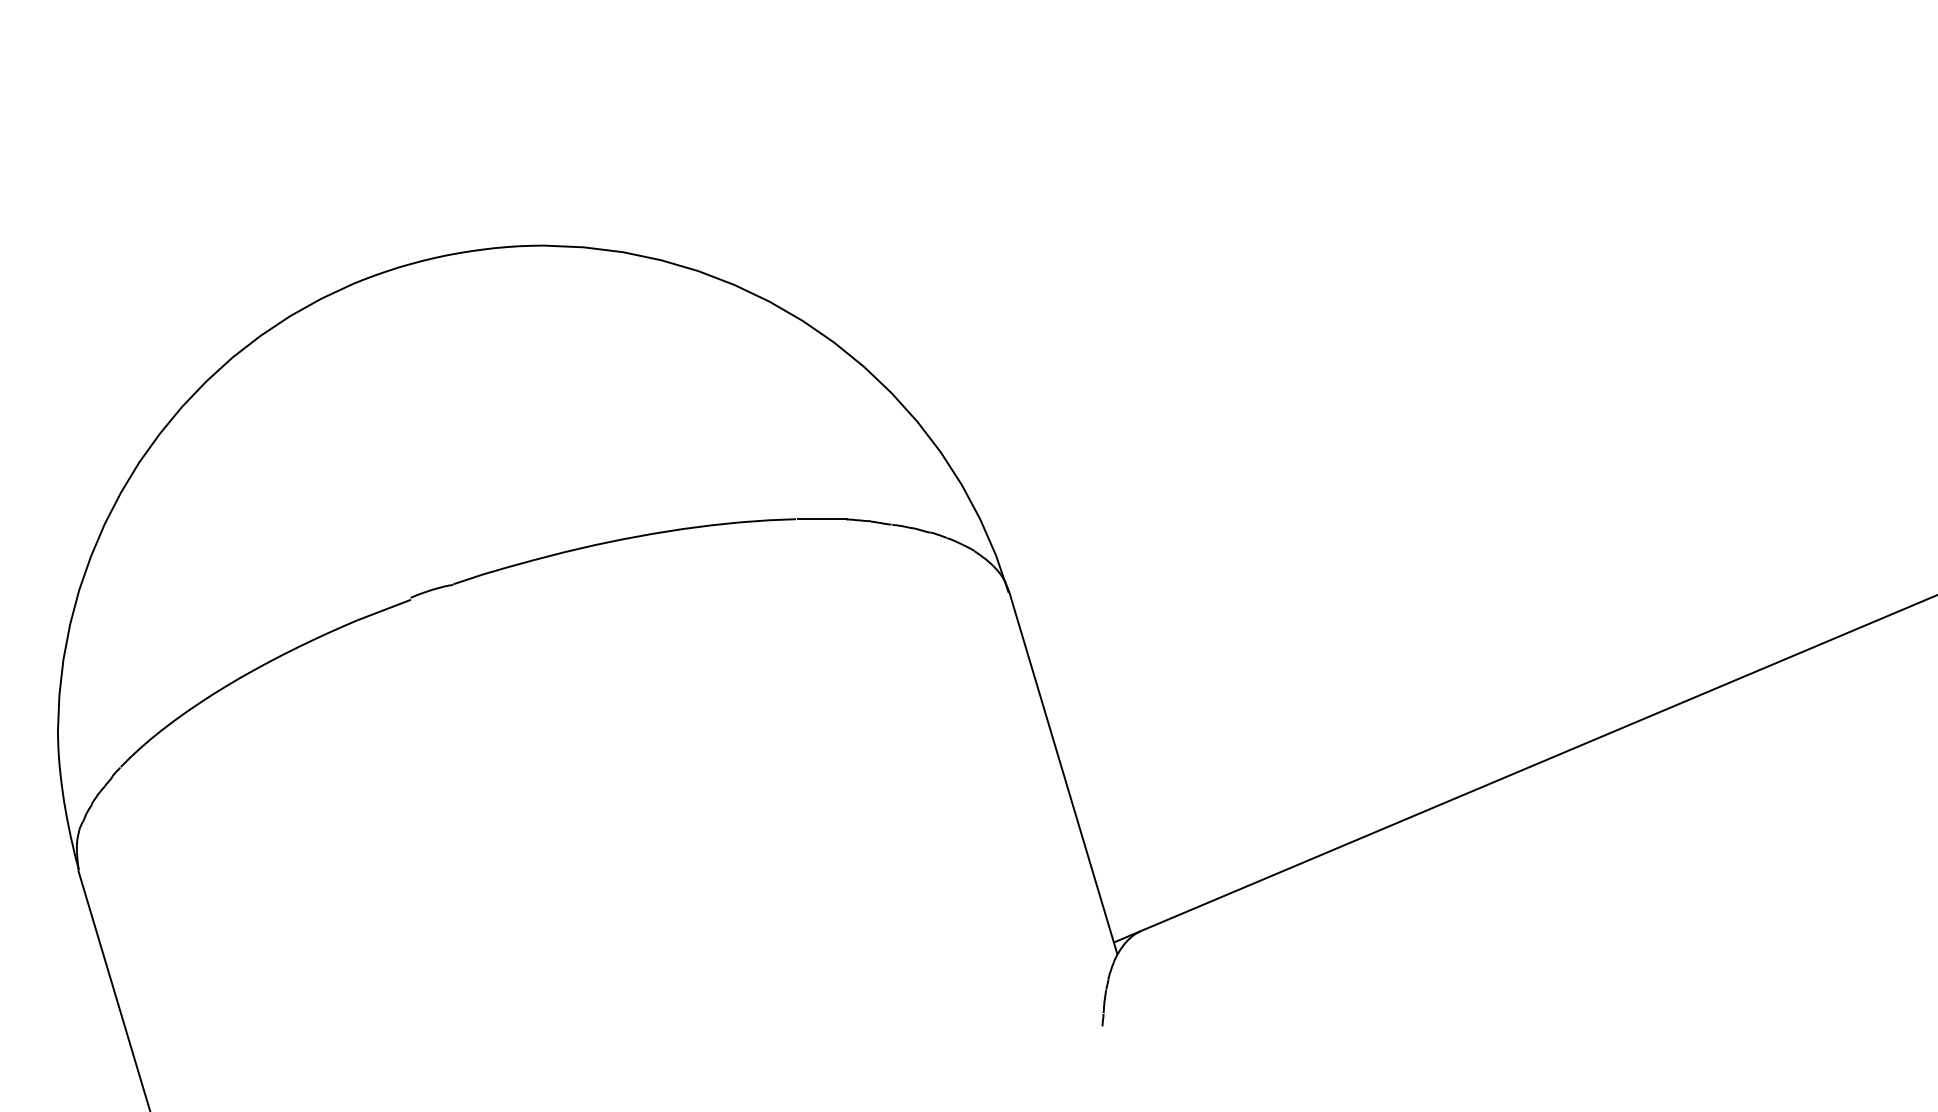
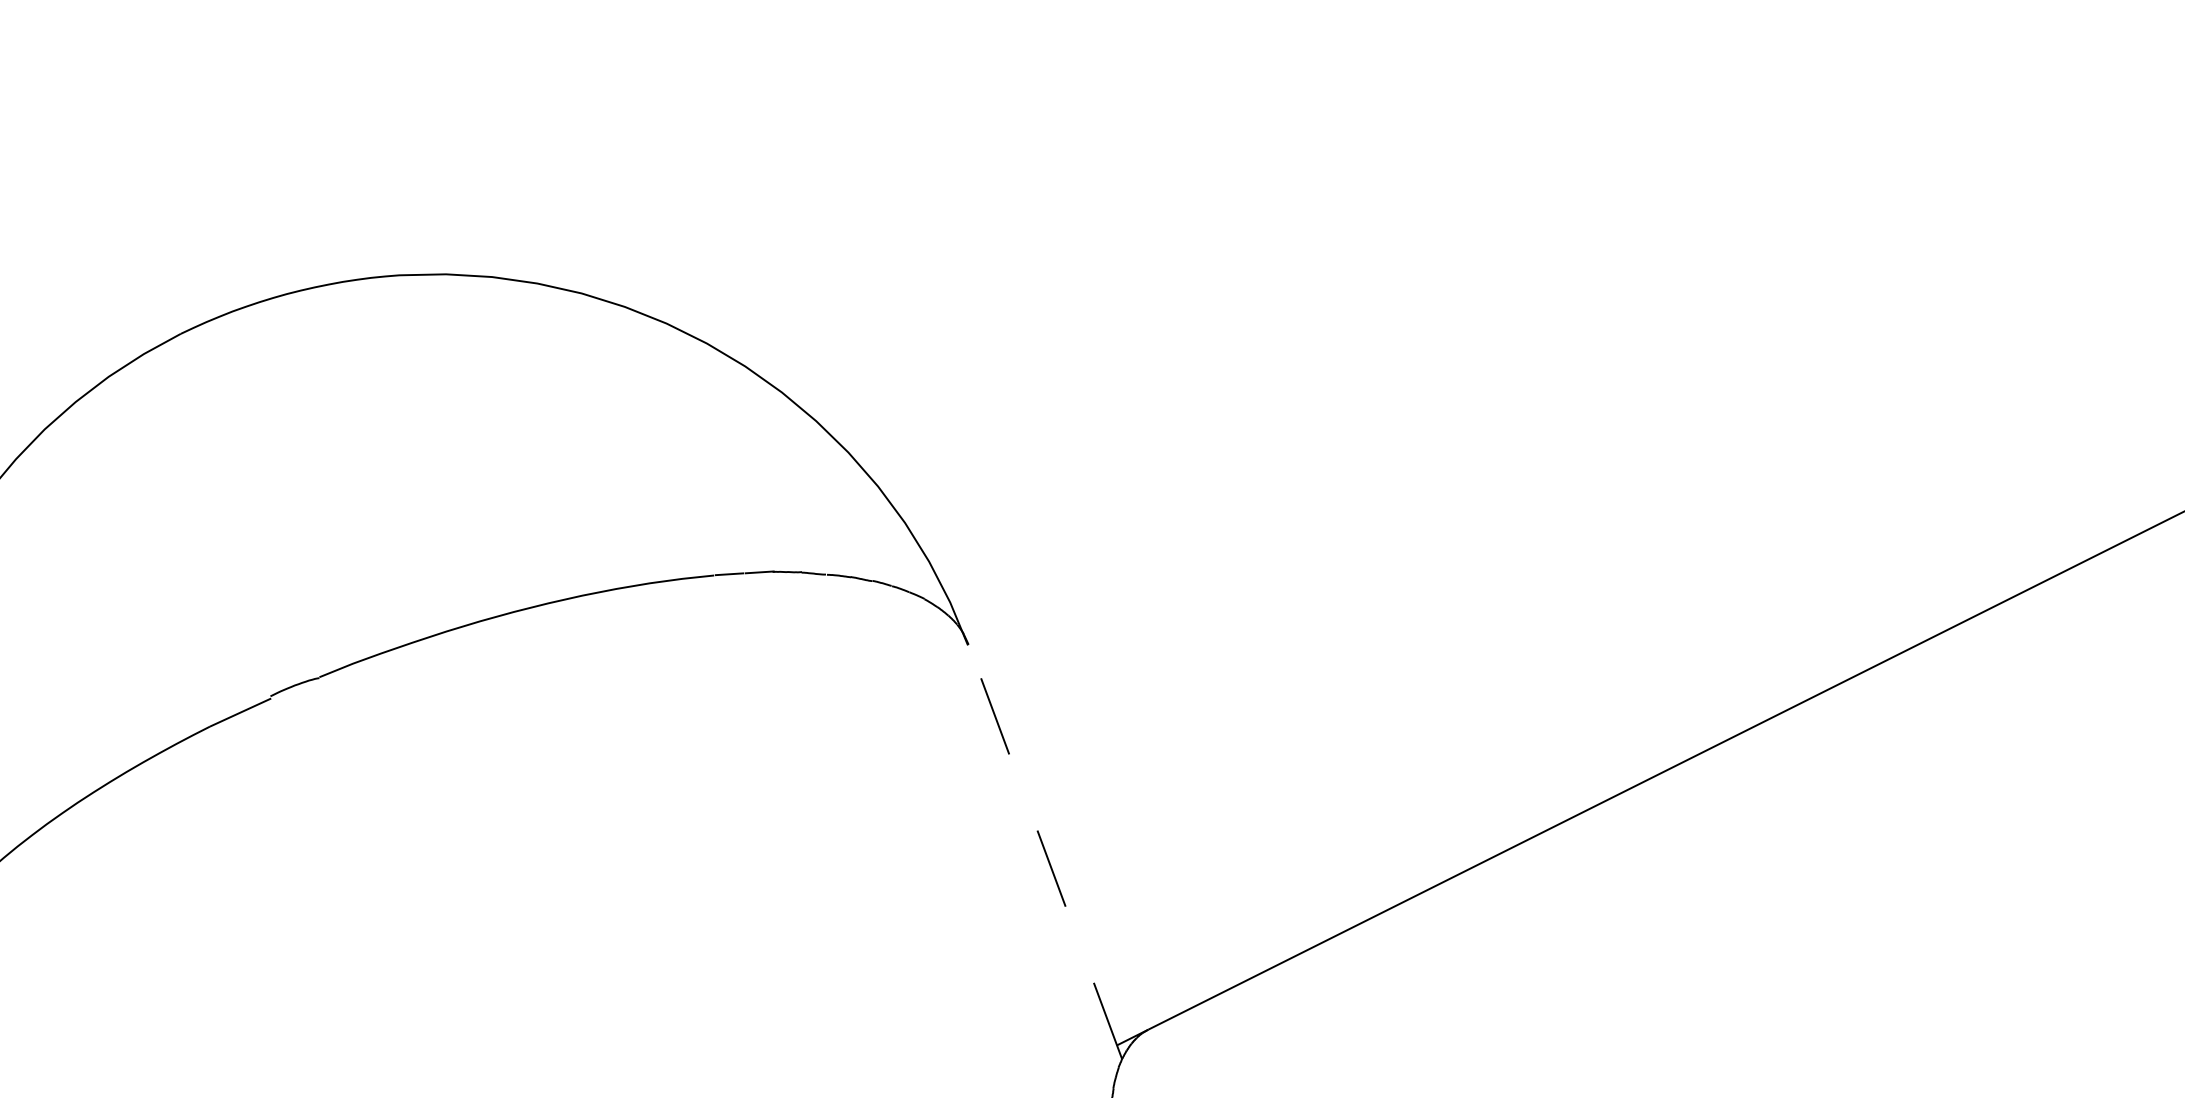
line: (1063, 773) -> (1045, 851), solid -> dashed

